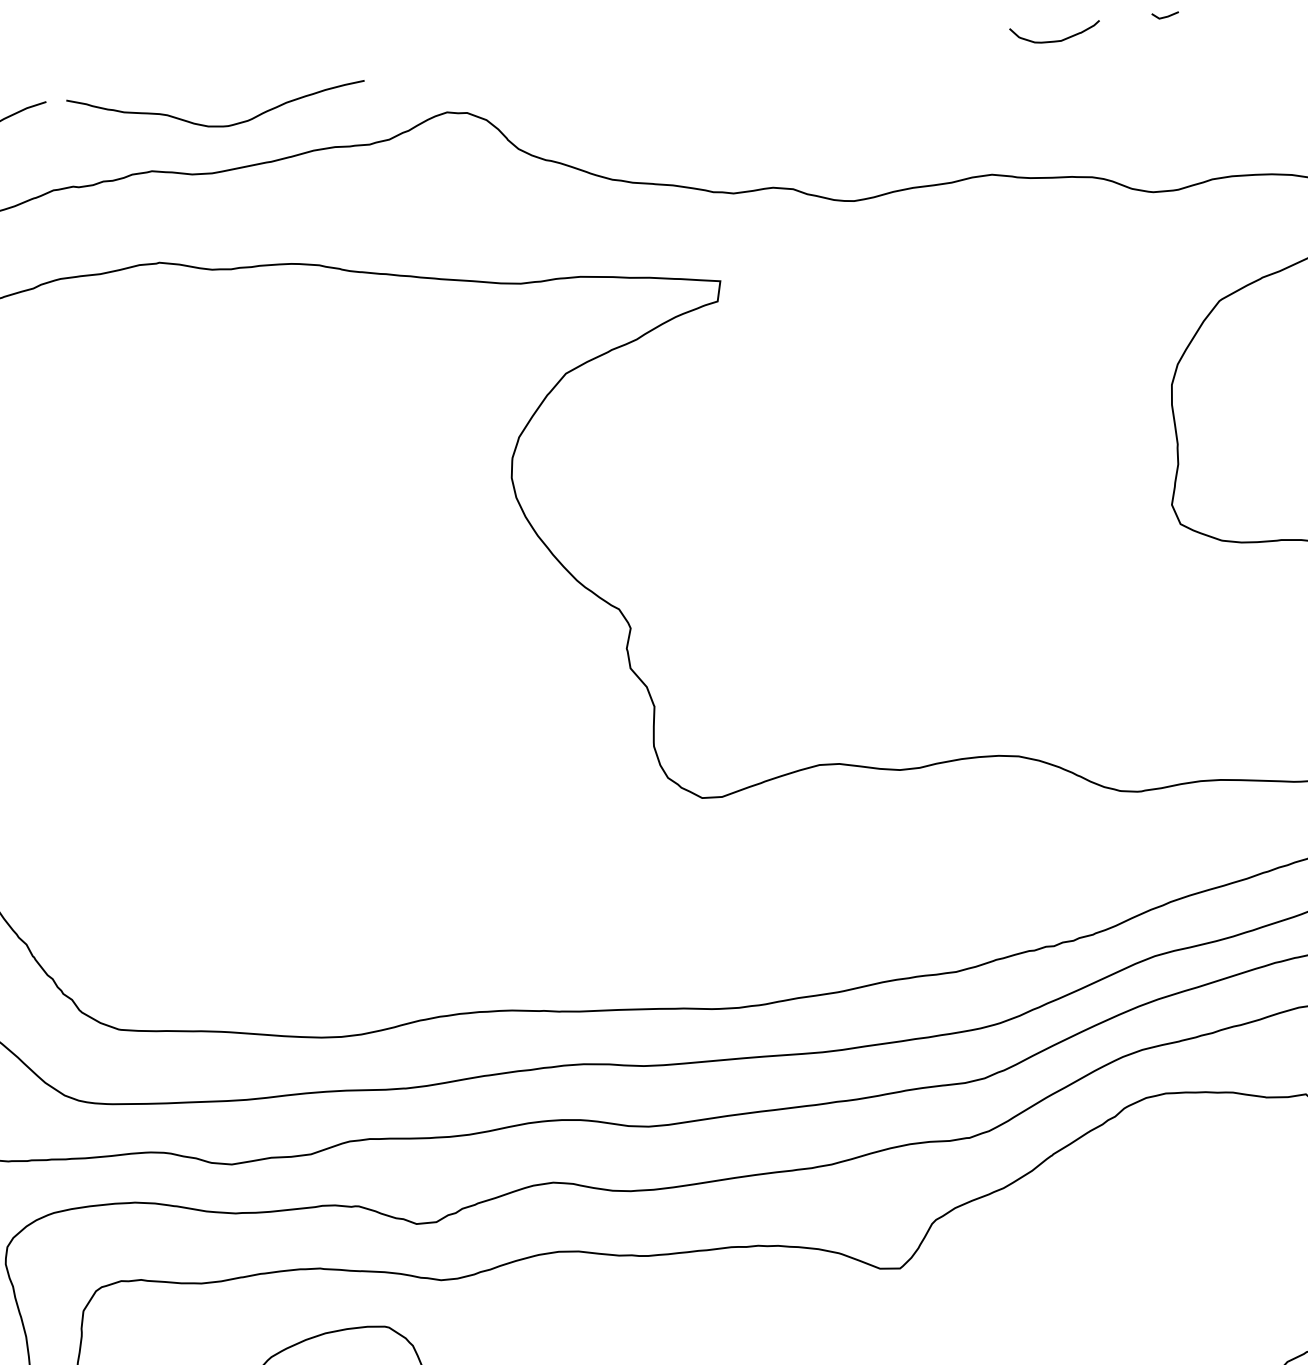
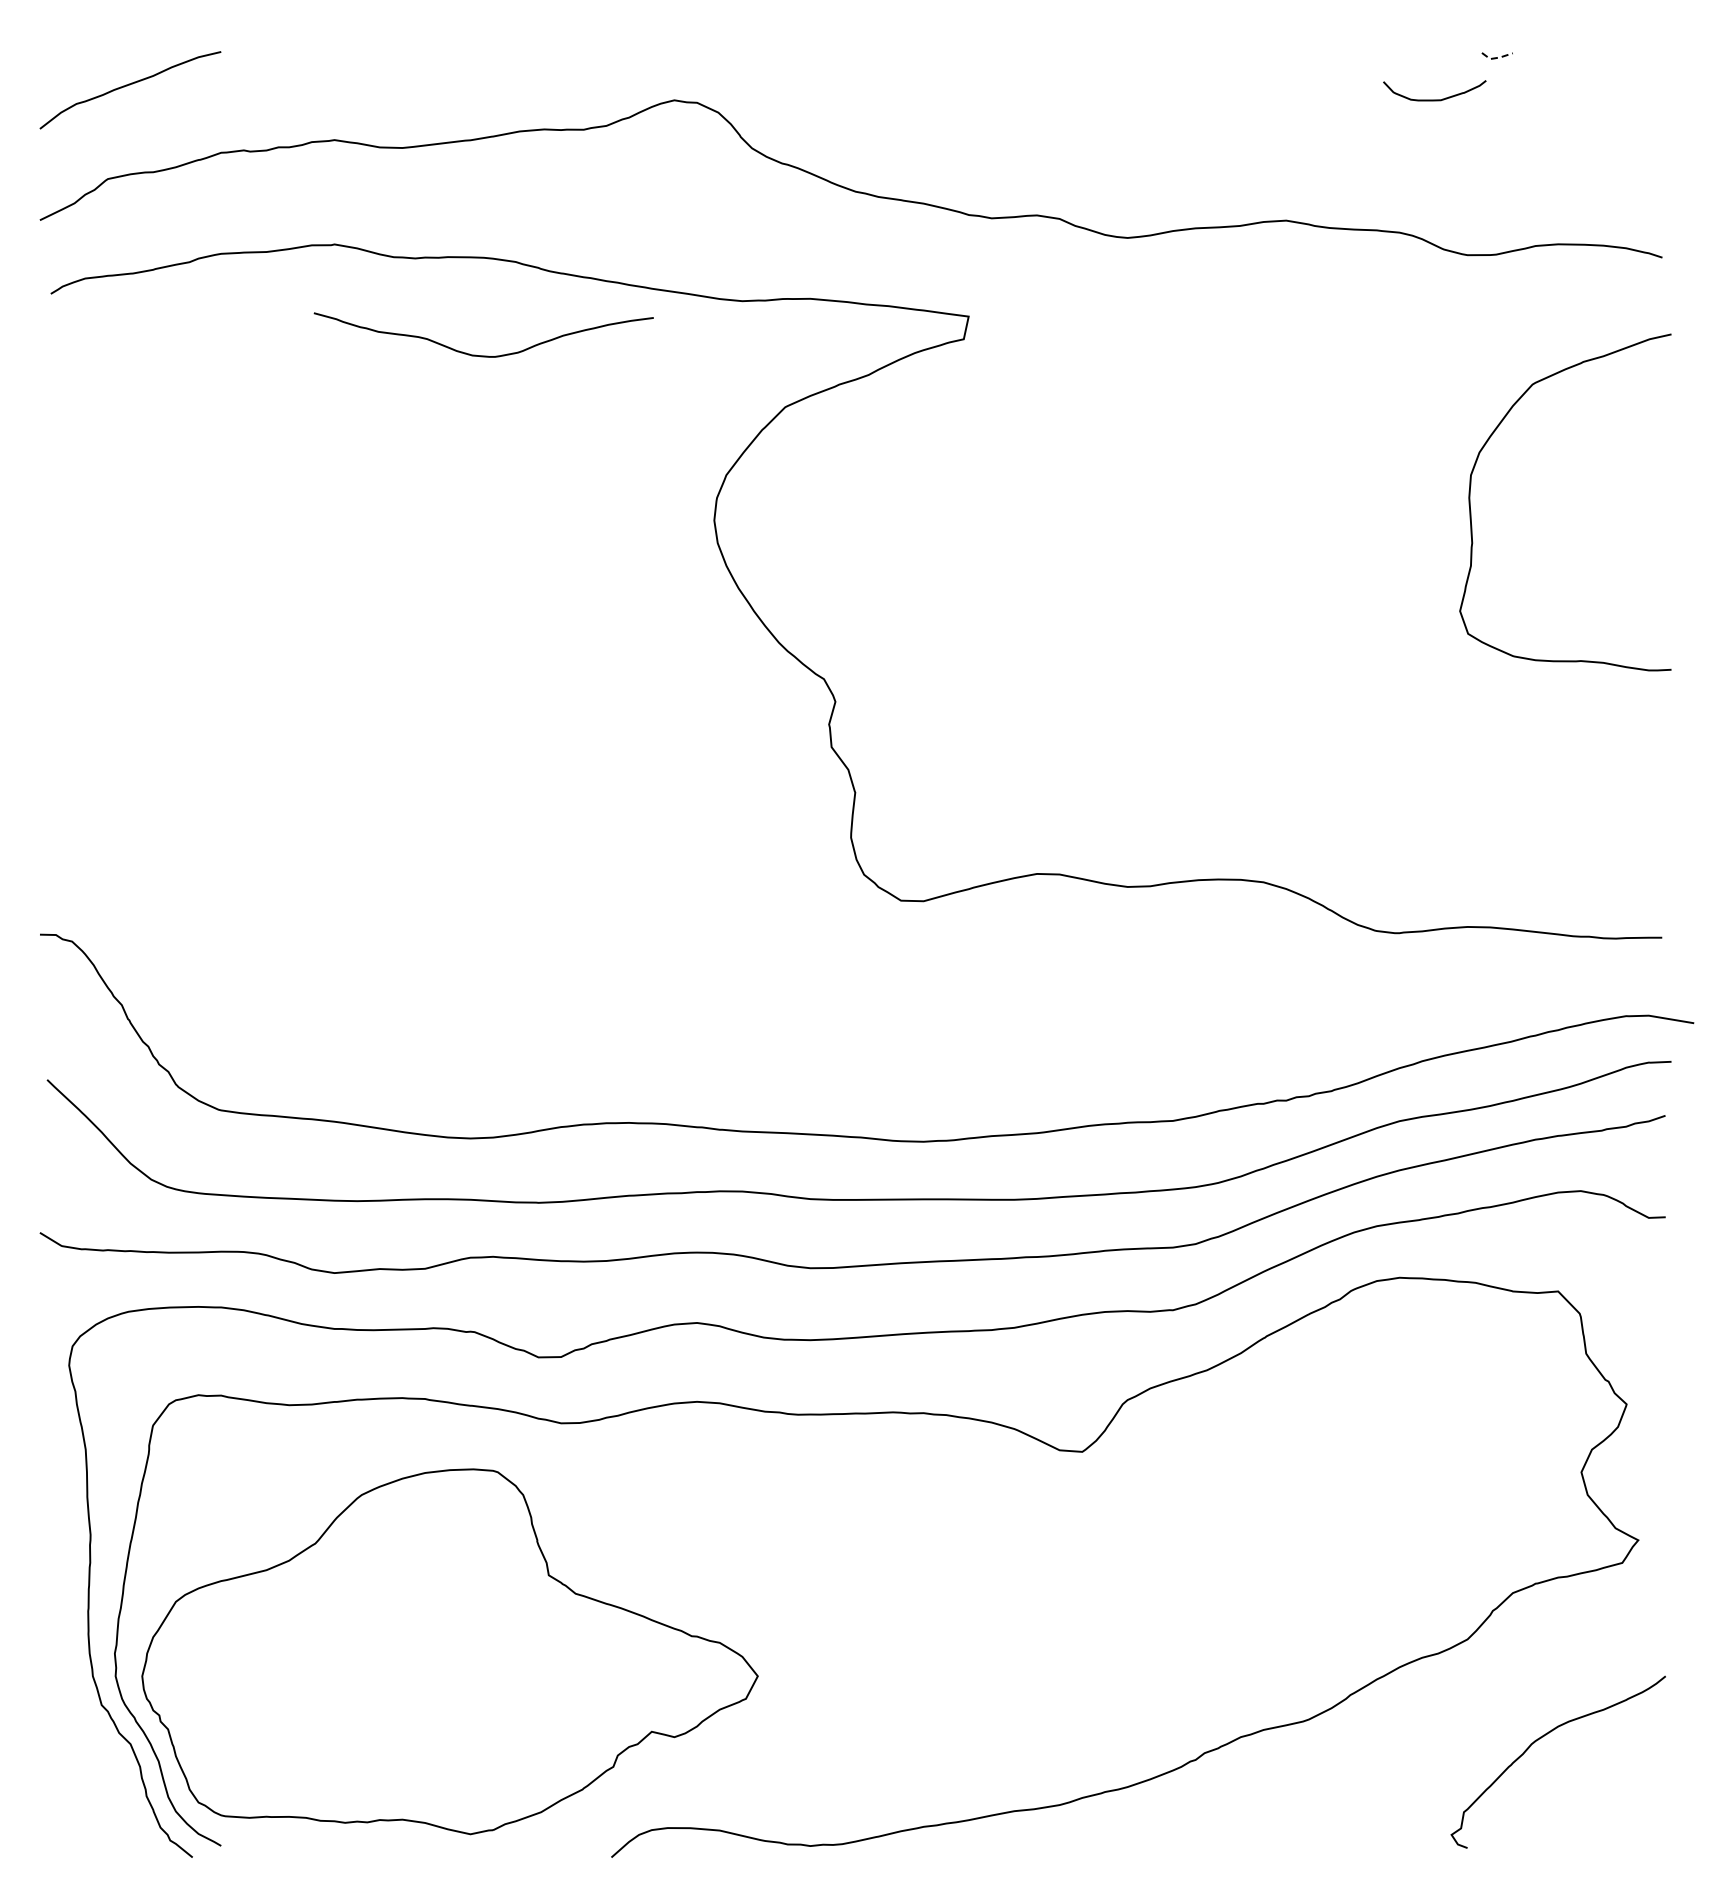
line: (1165, 16) -> (1497, 57), solid -> dashed
curve: (1055, 40) -> (1434, 99), moved
curve: (217, 125) -> (483, 355), moved

